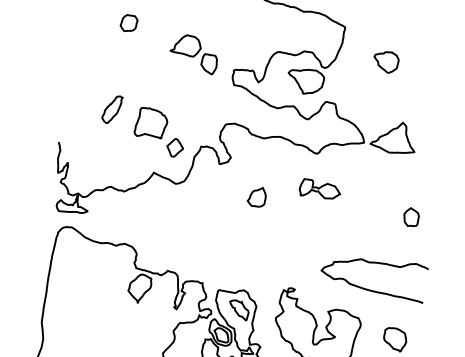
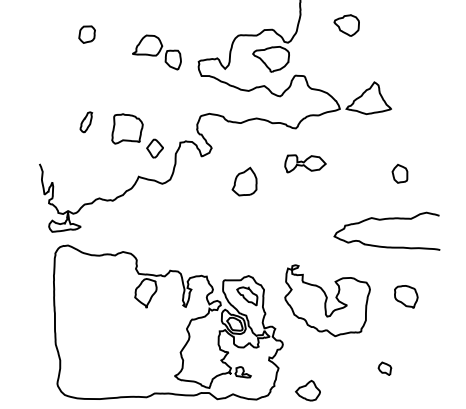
part: (112, 109) -> (86, 122), size x0.7
part: (257, 196) -> (244, 181), size x1.4
curve: (372, 263) -> (383, 220), moved

